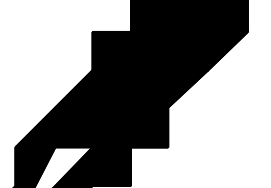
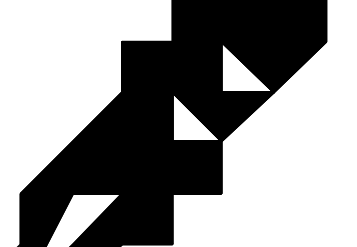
fill: (187, 50) -> (246, 66), removed
fill: (149, 88) -> (196, 116), removed

